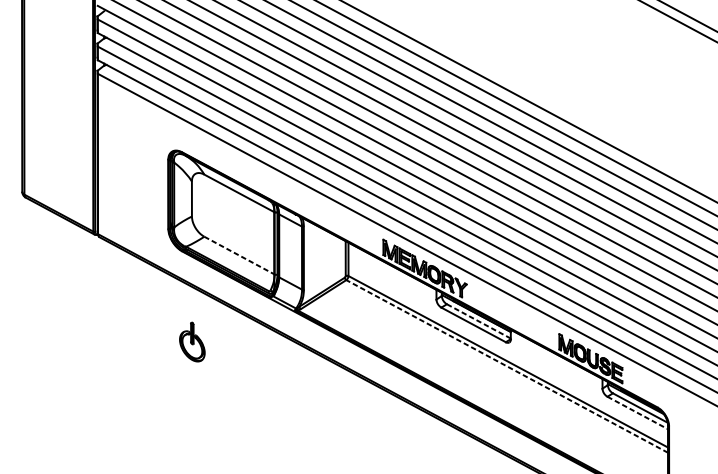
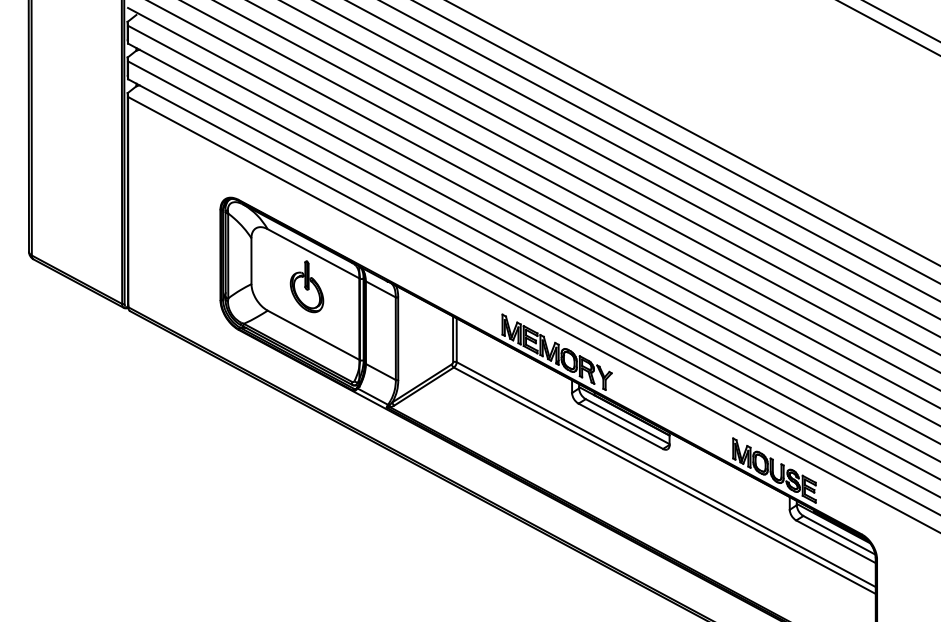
line: (240, 255) -> (314, 335), dashed -> solid
line: (478, 321) -> (627, 421), dashed -> solid
part: (191, 341) -> (306, 286), moved
line: (506, 366) -> (664, 480), dashed -> solid
line: (638, 413) -> (836, 542), dashed -> solid

